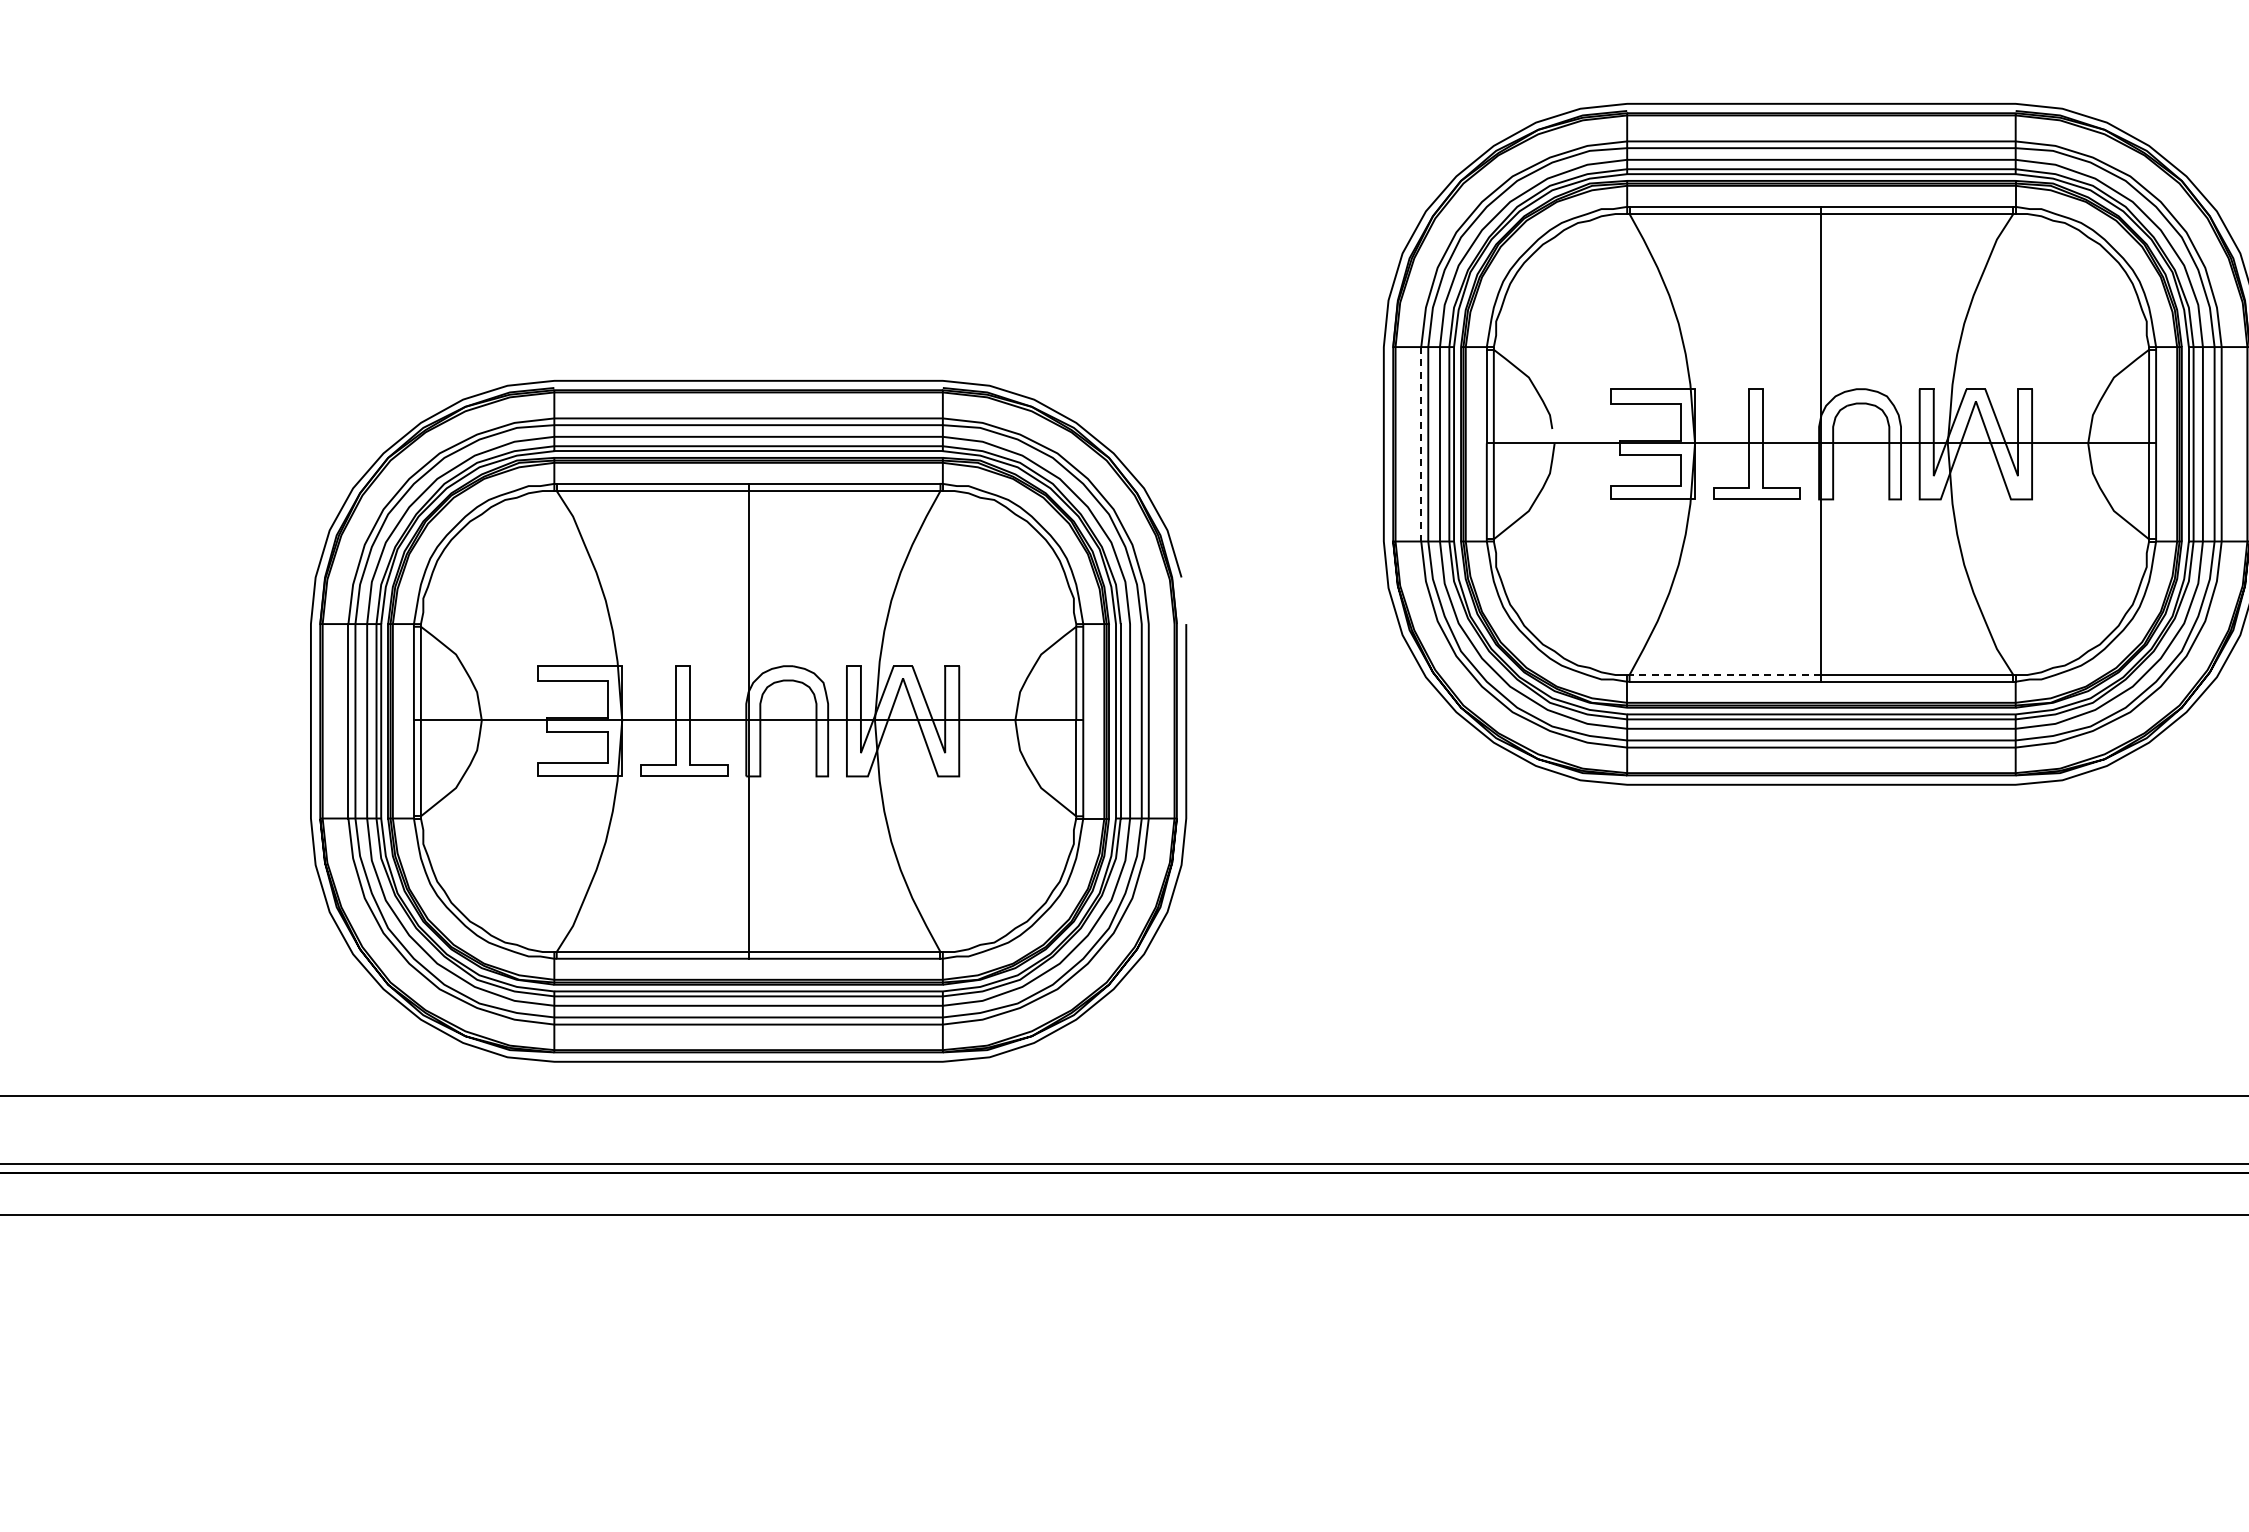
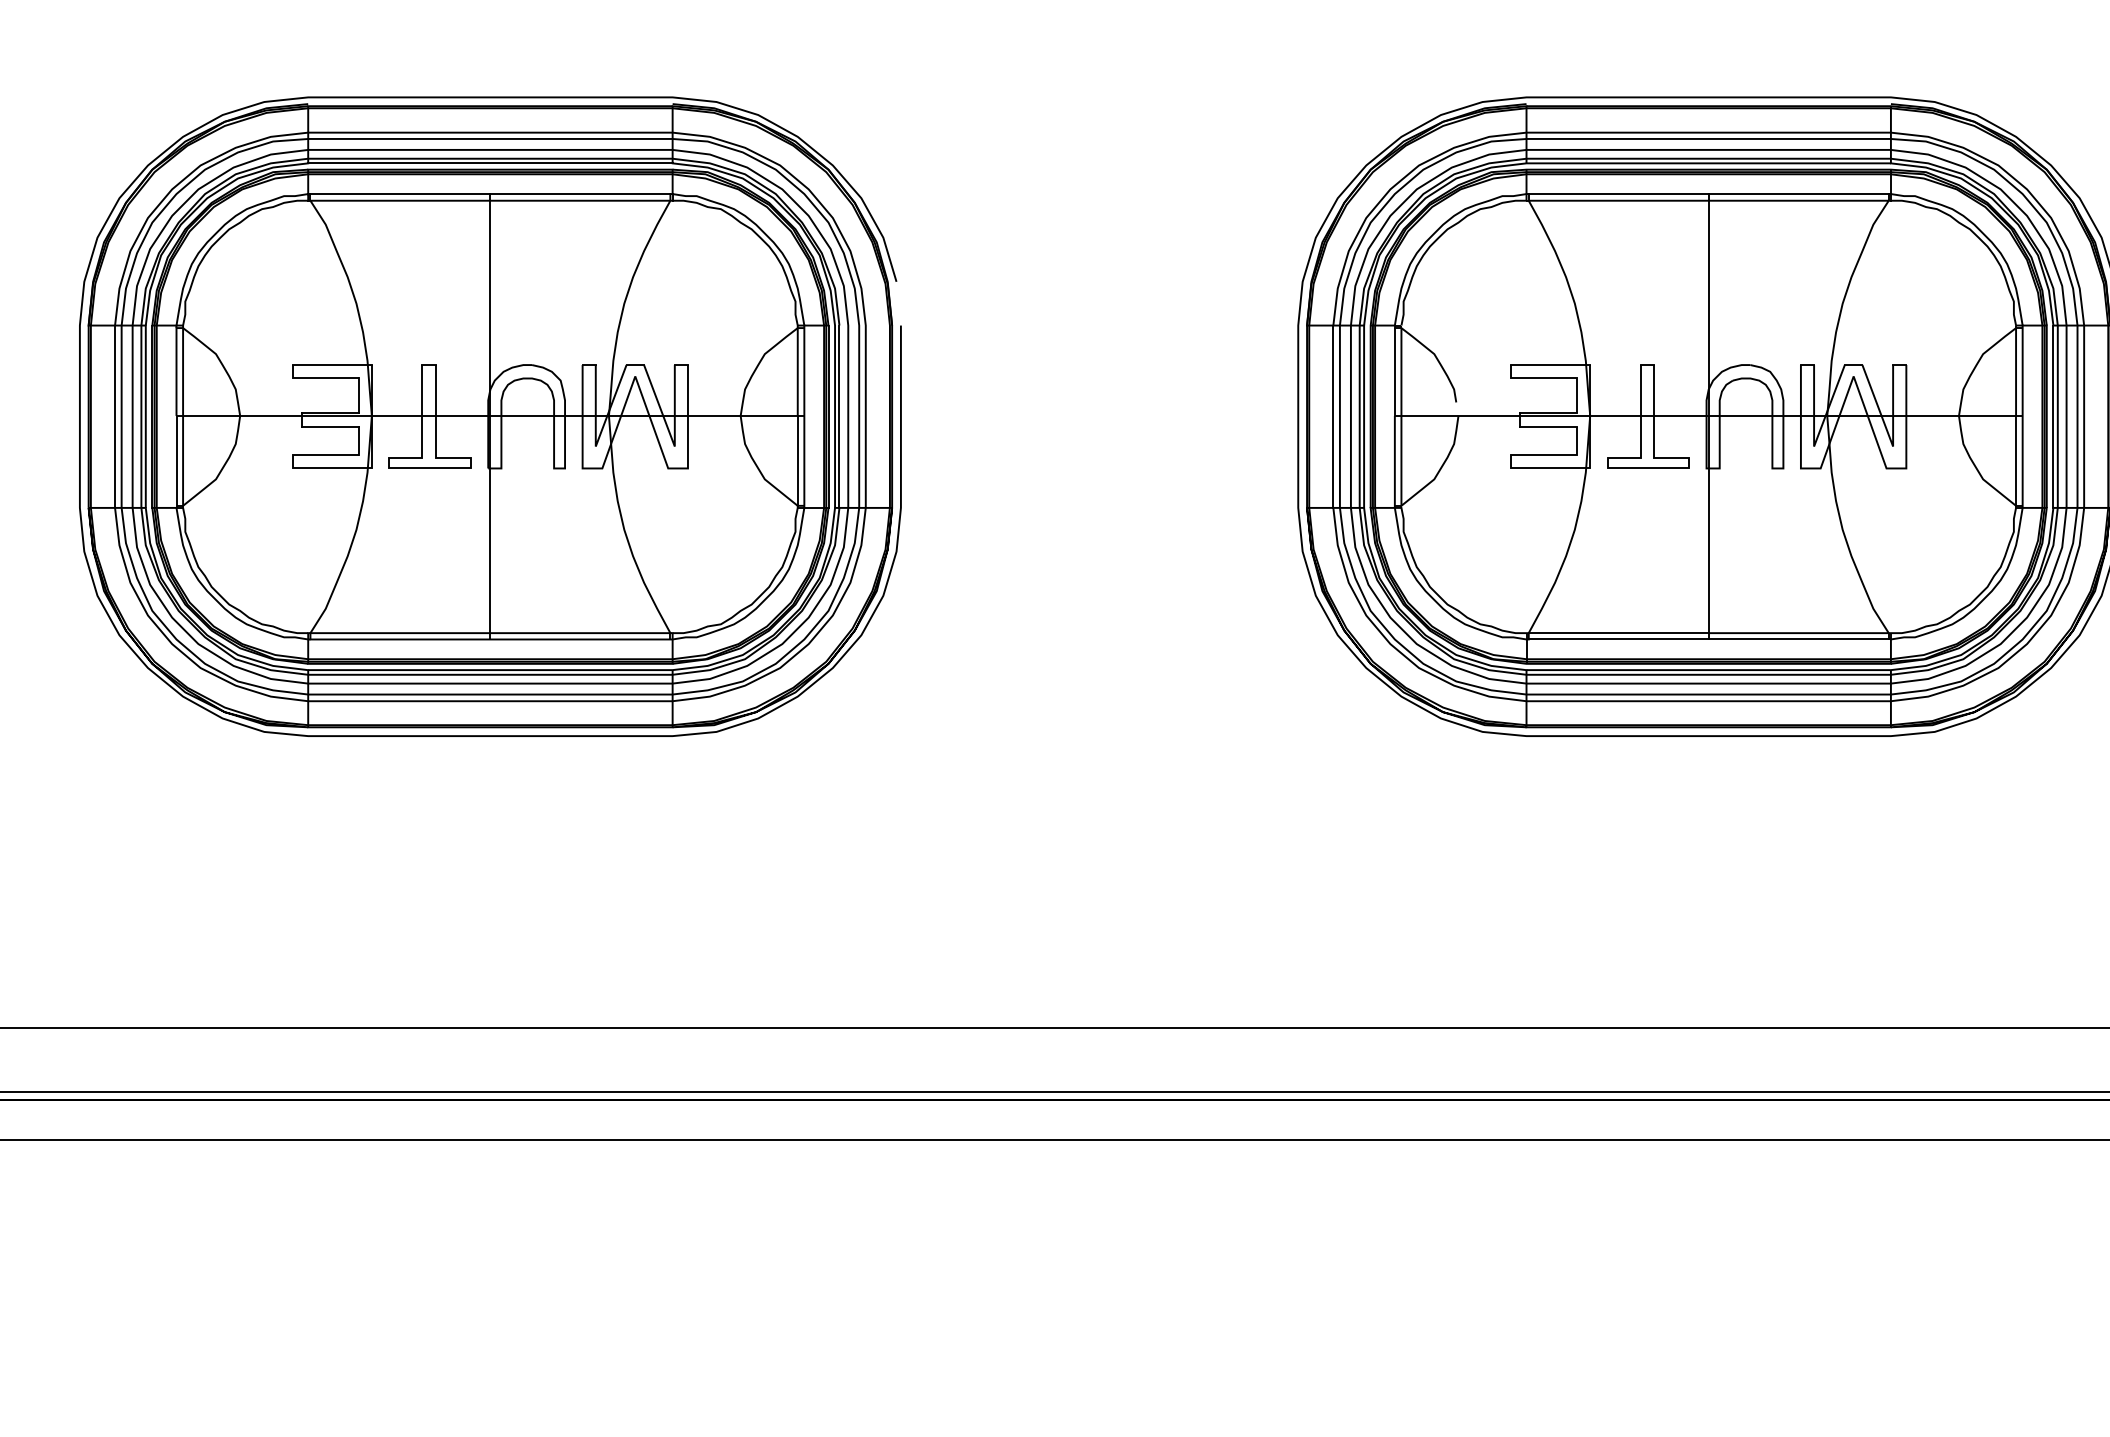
line: (1421, 443) -> (1333, 415), dashed -> solid
line: (1725, 675) -> (1618, 633), dashed -> solid
part: (748, 720) -> (490, 415), moved

